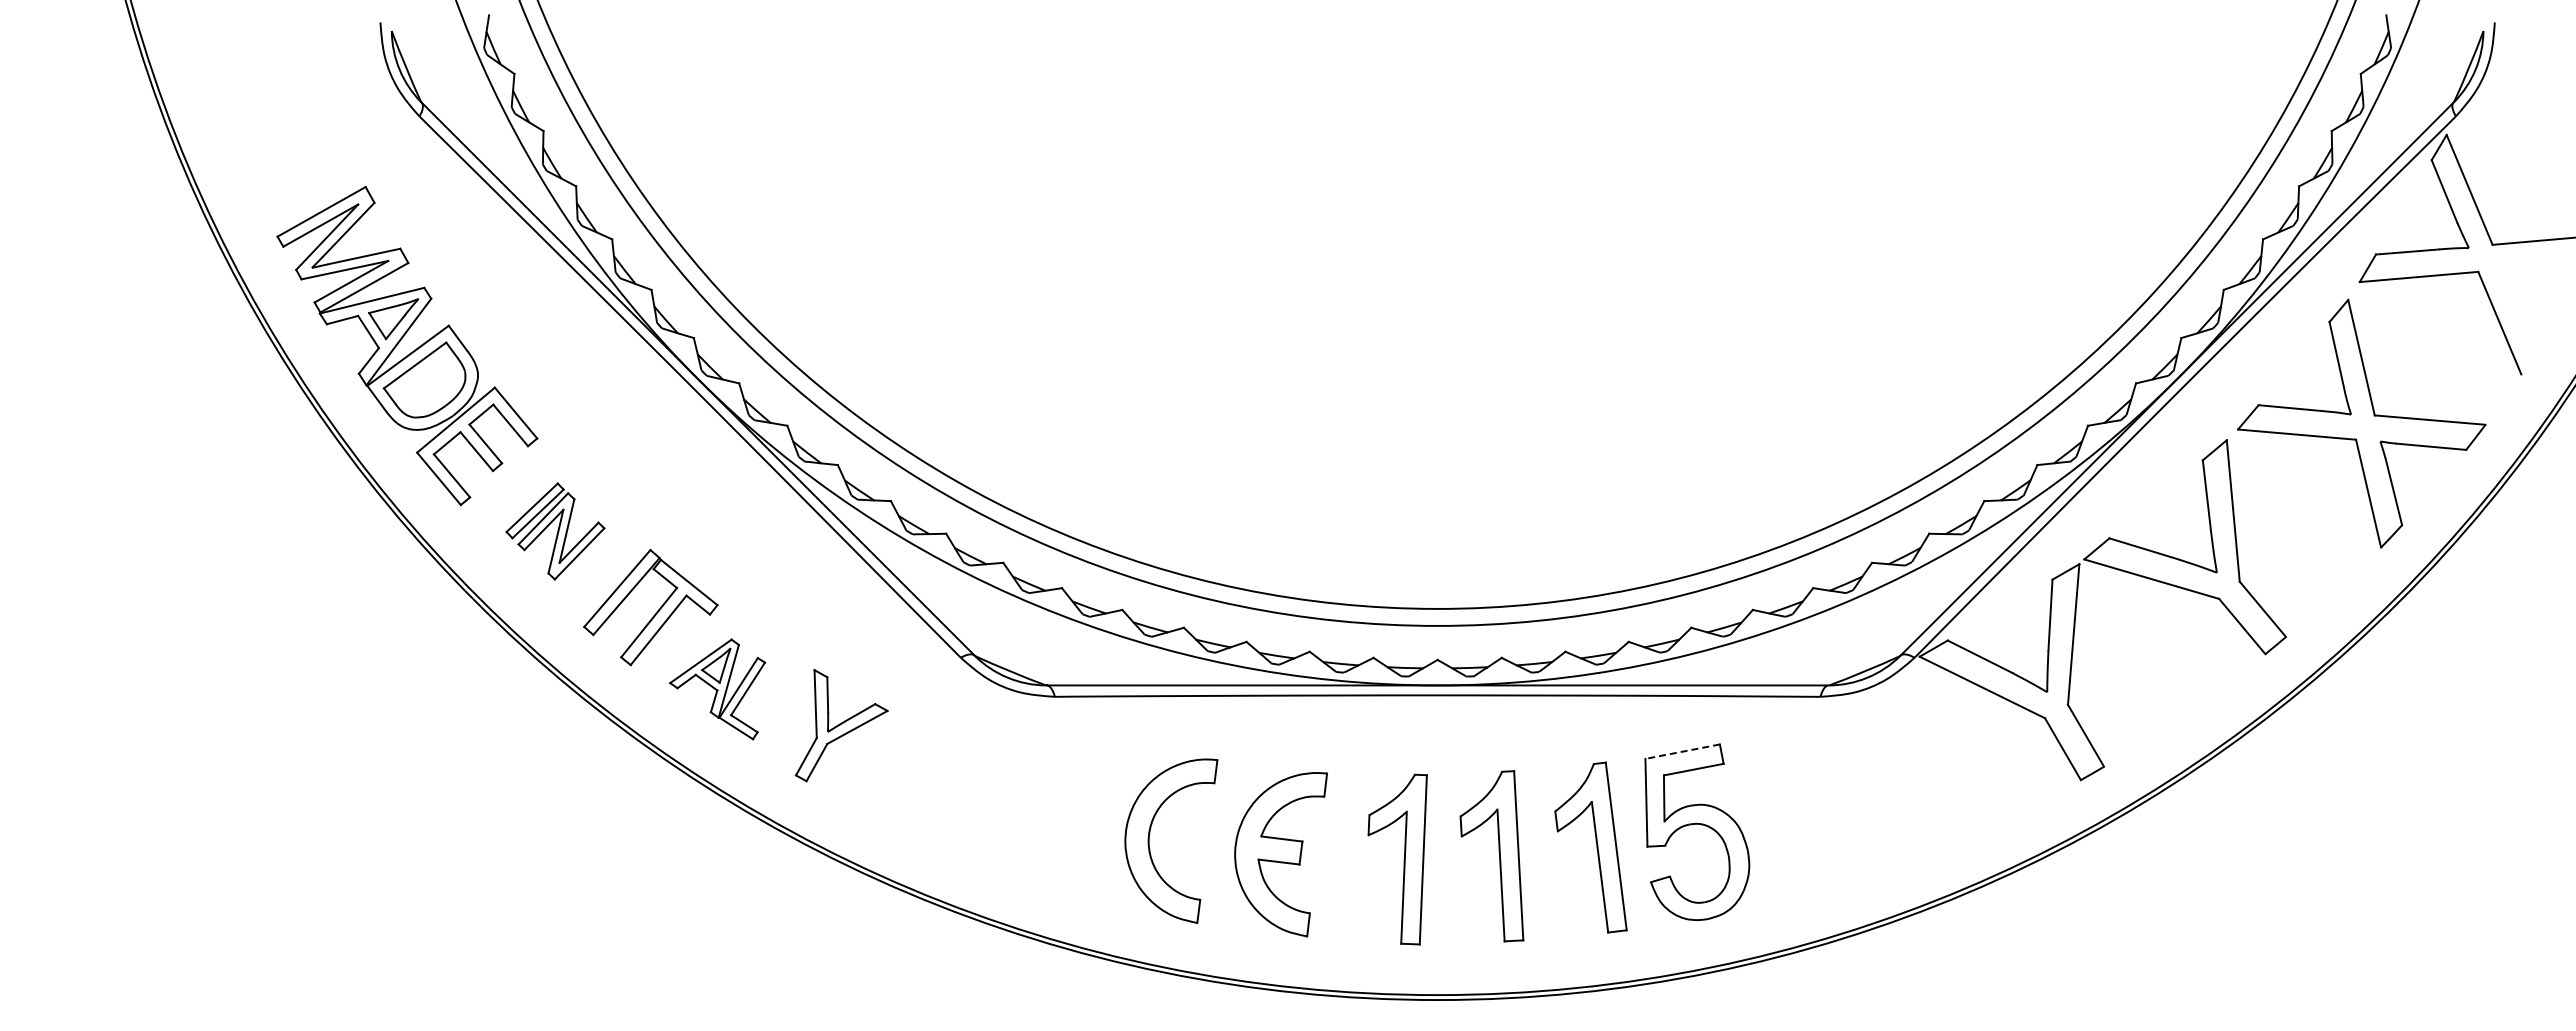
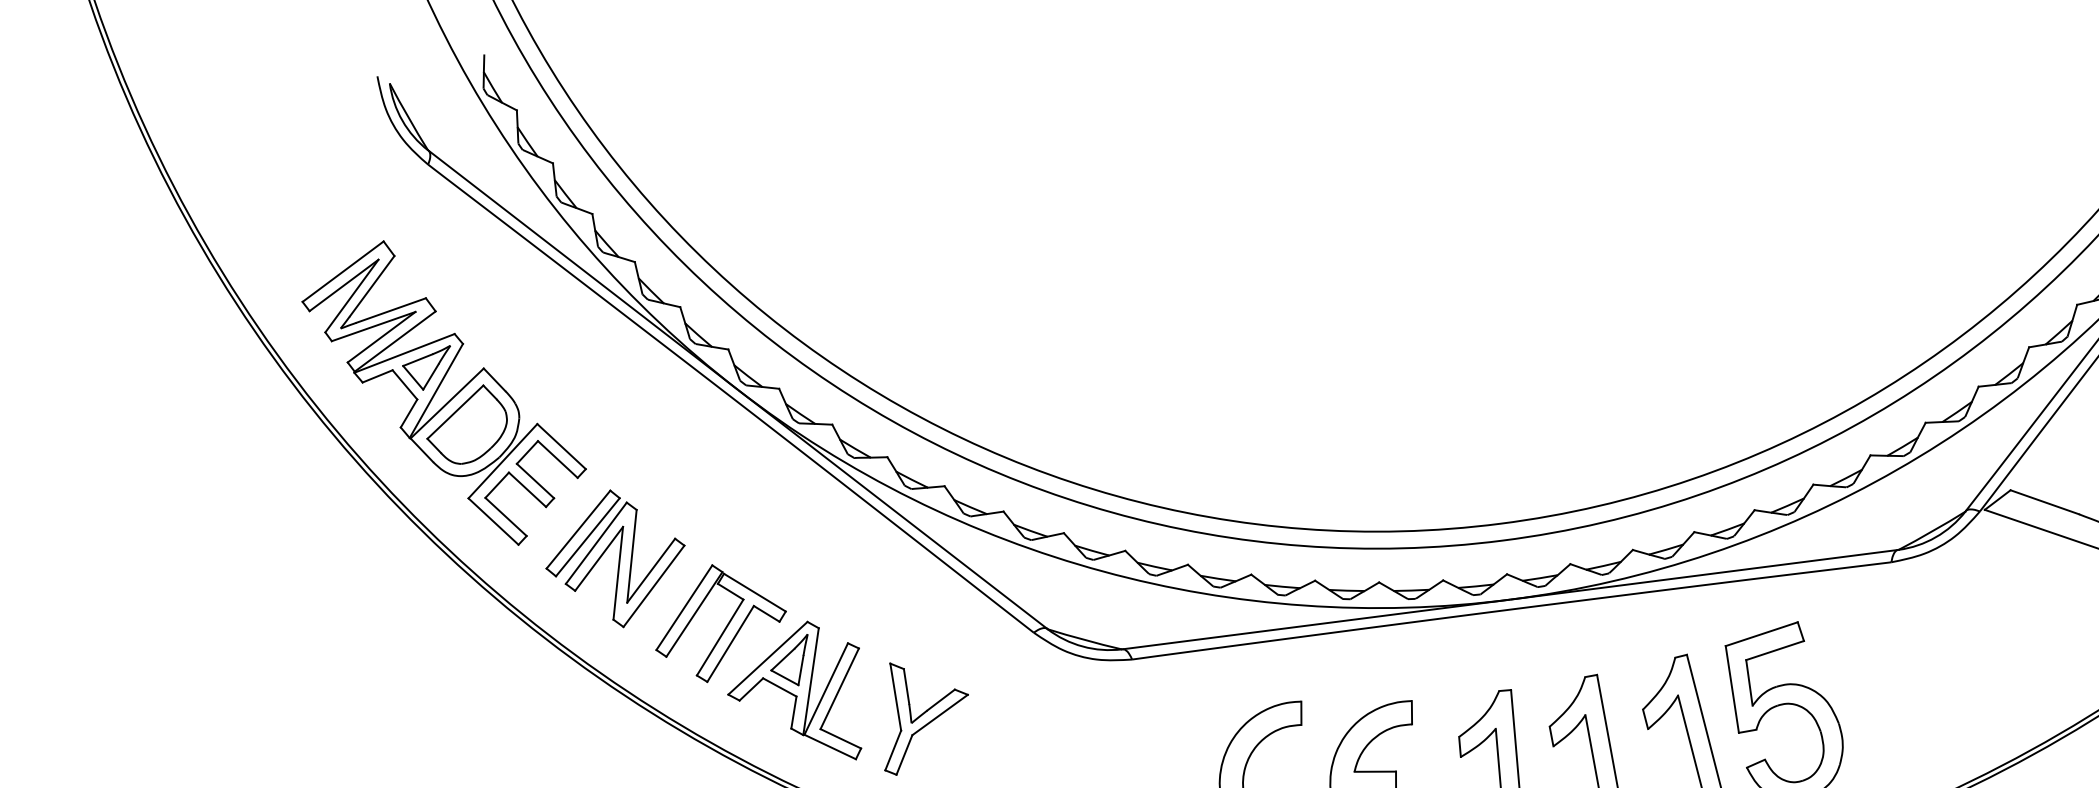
part: (555, 531) -> (615, 559), size x1.43
part: (717, 689) -> (796, 695), size x1.43
line: (1682, 751) -> (1761, 634), dashed -> solid

